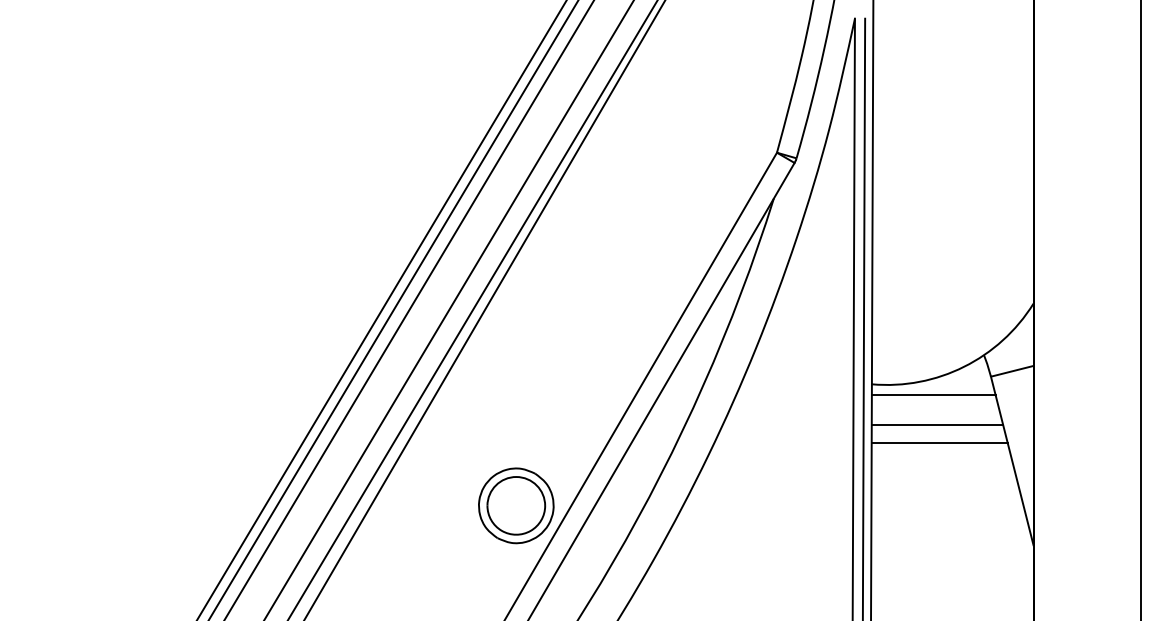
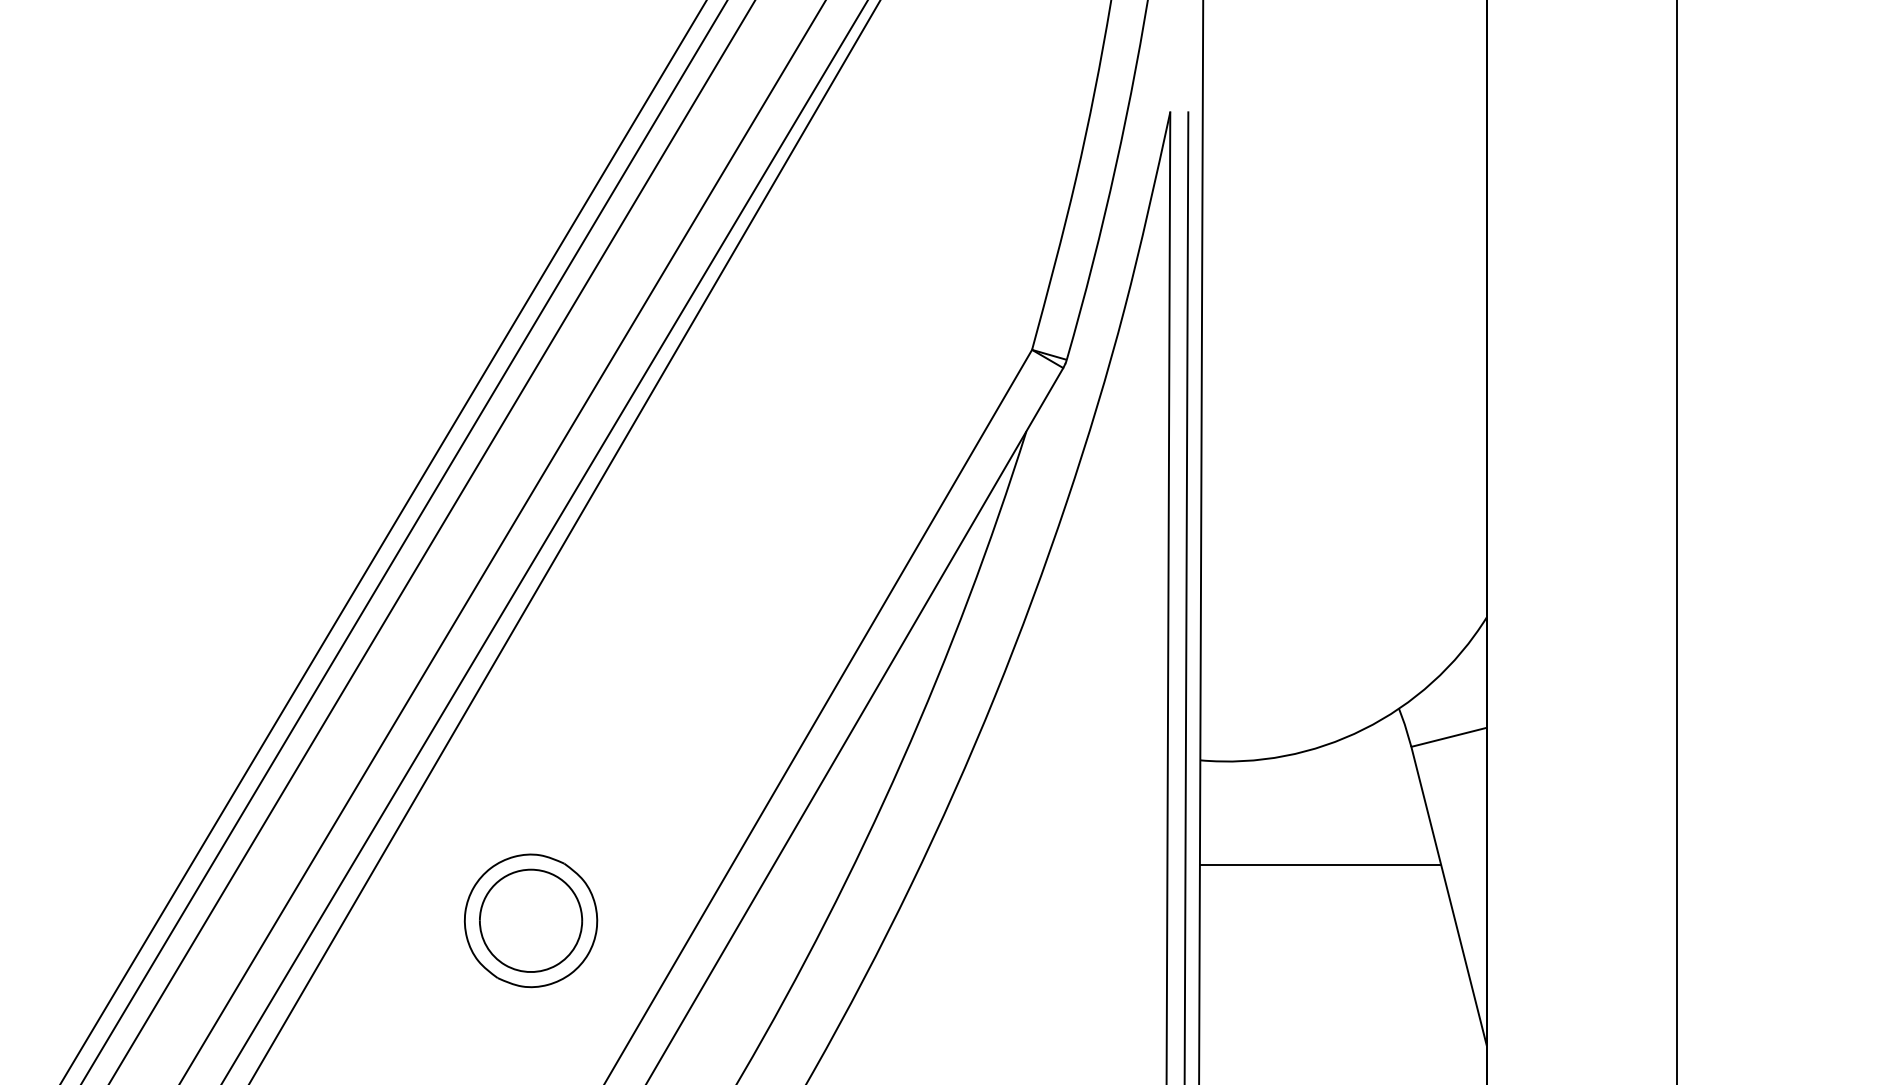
line: (933, 395) -> (1309, 780), removed
line: (937, 424) -> (1316, 831), removed
part: (516, 505) -> (531, 920), moved

